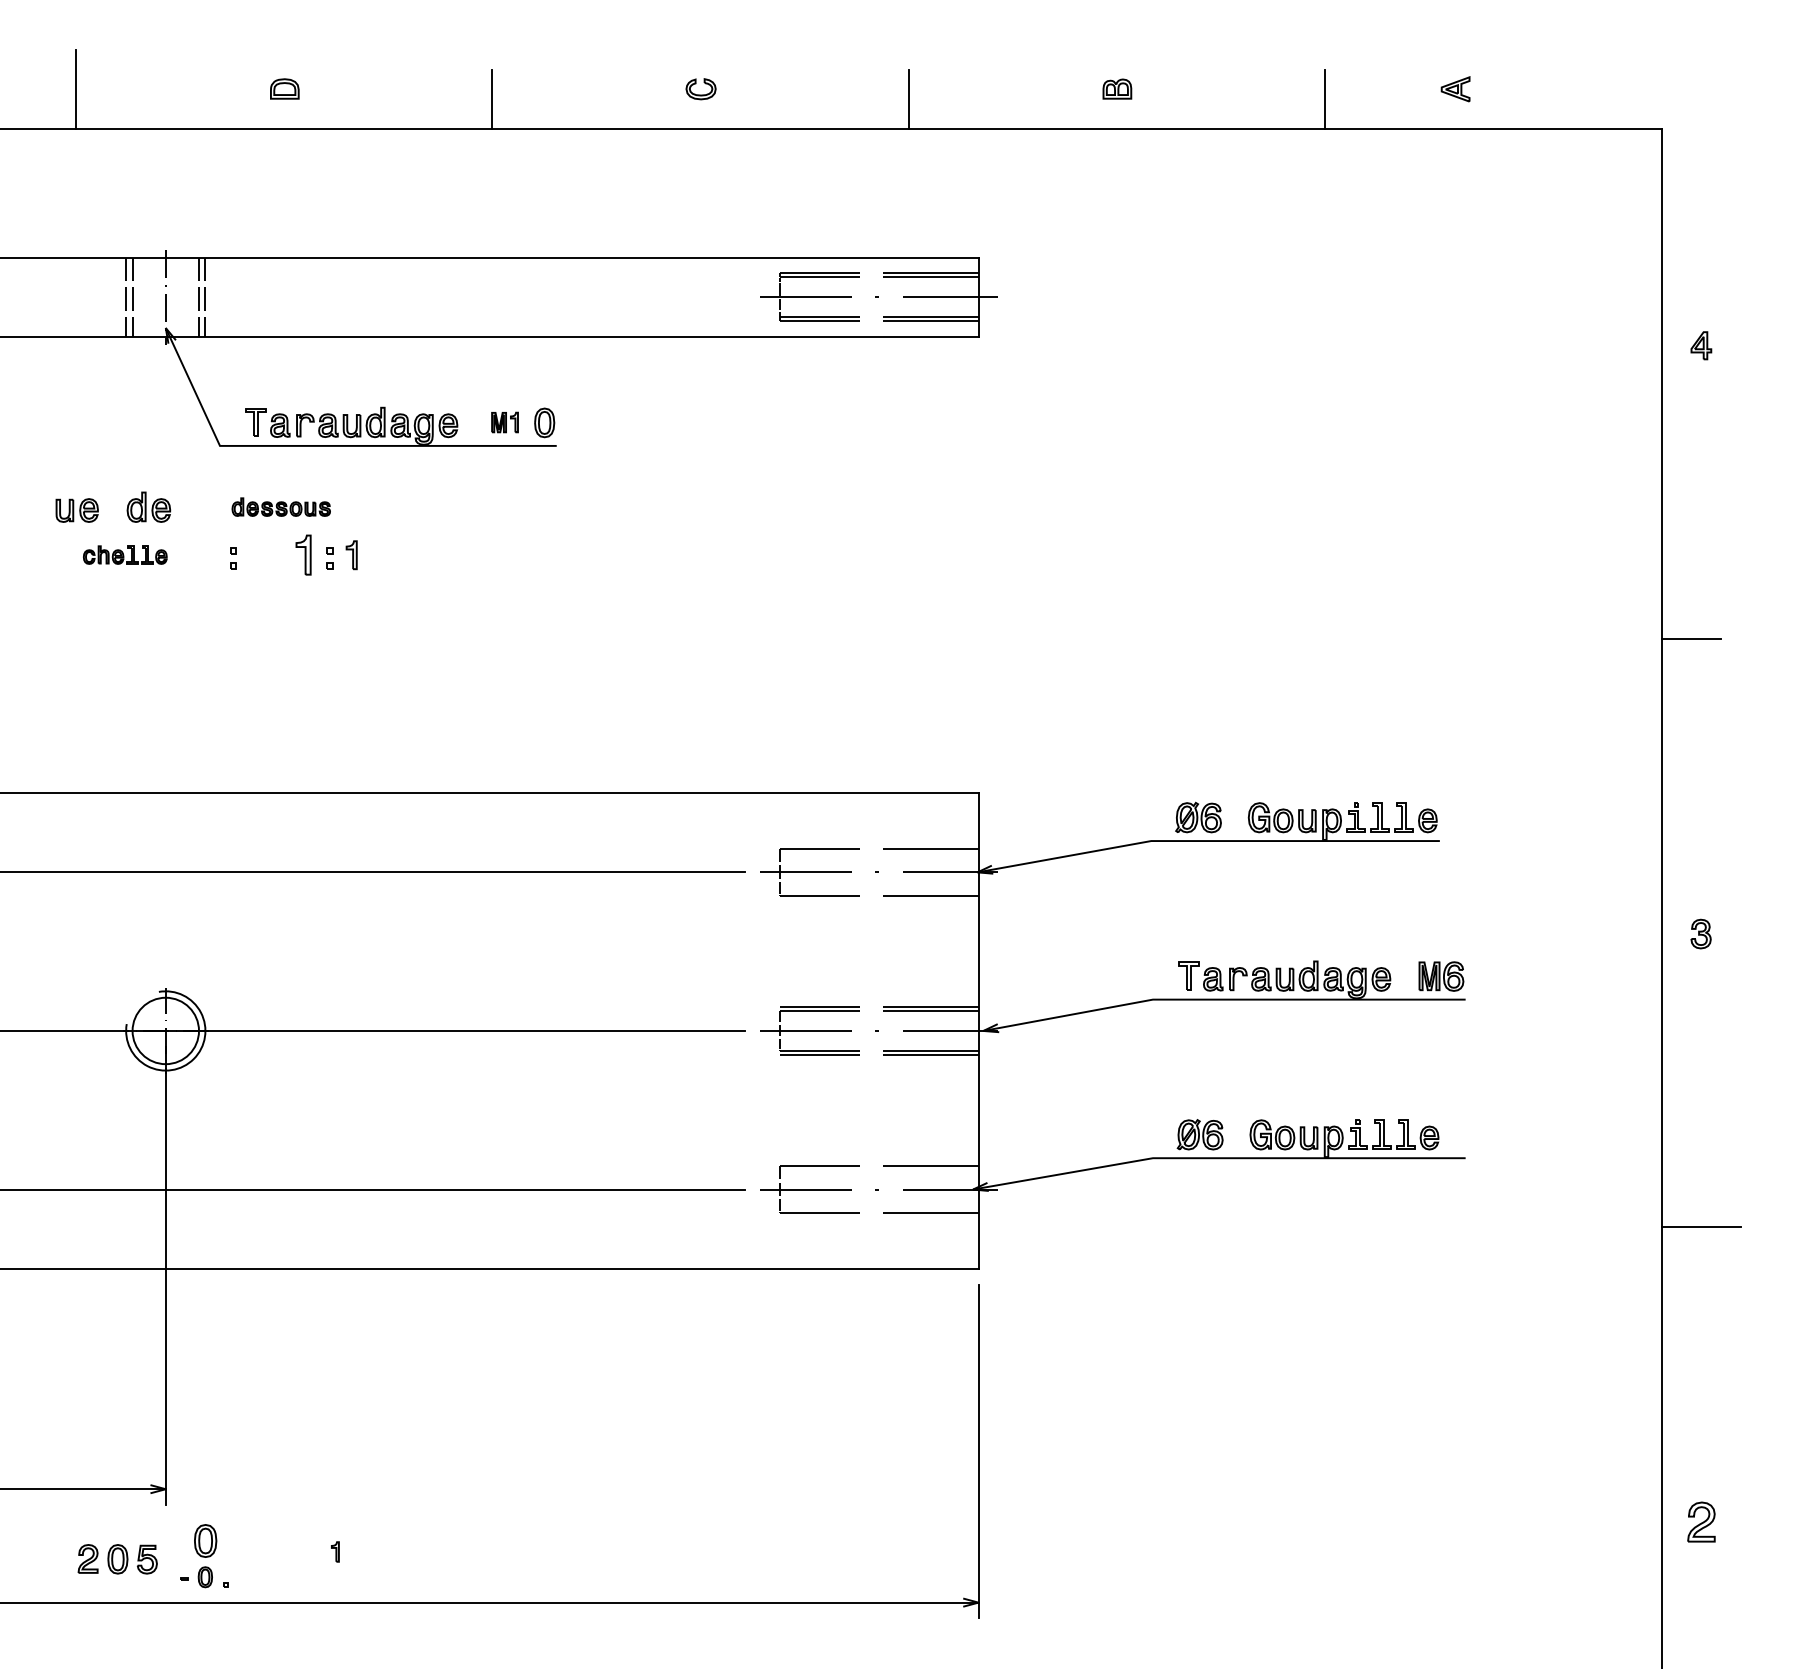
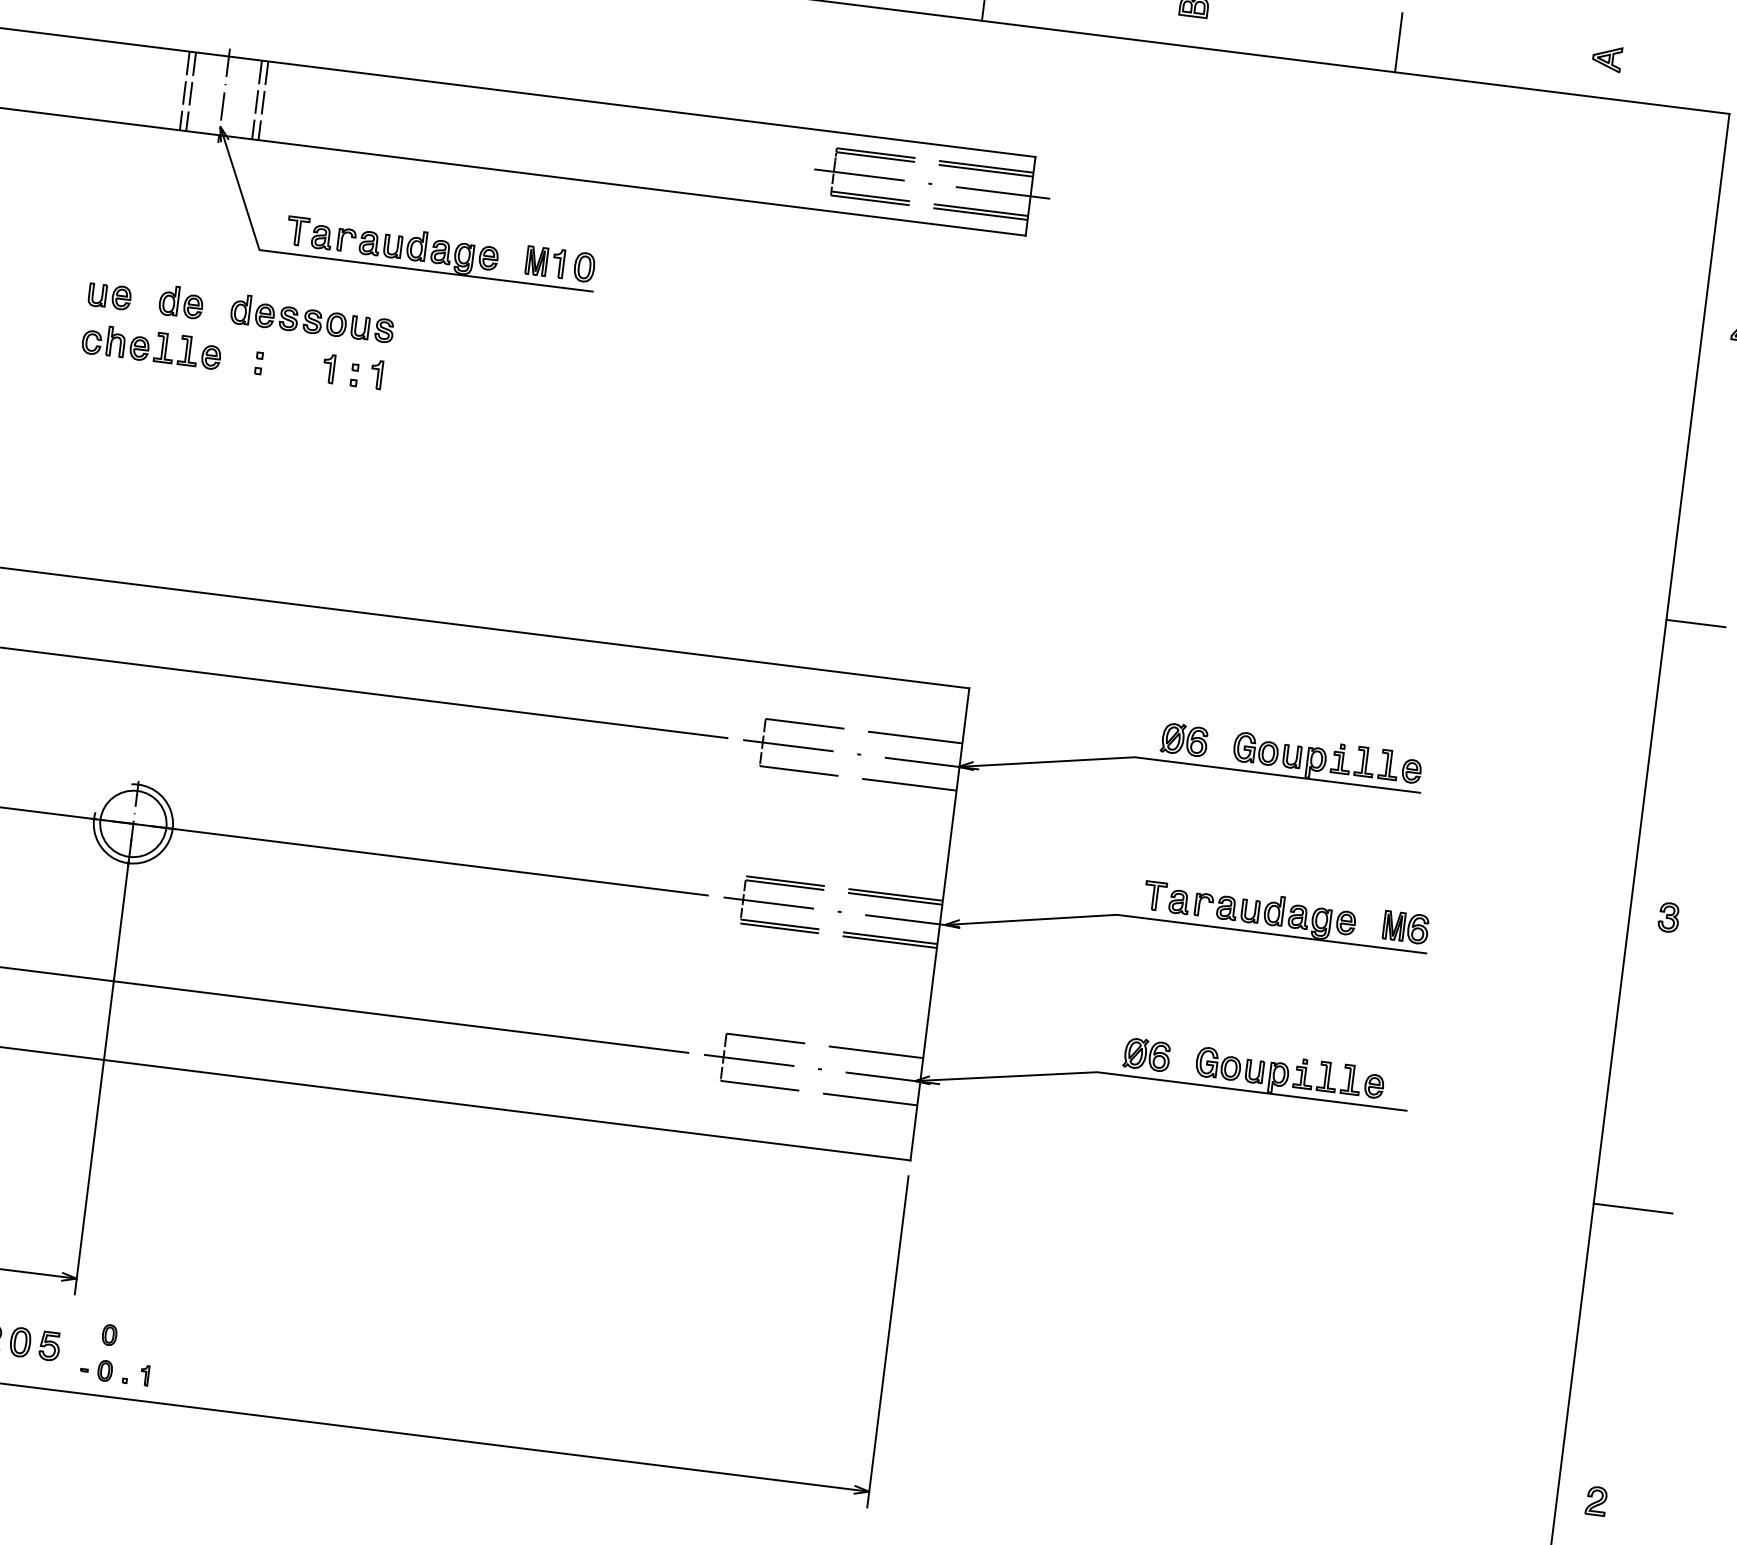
part: (1455, 89) -> (1606, 58), moved
part: (504, 422) -> (544, 261), size x1.43
part: (281, 506) -> (313, 317), size x1.67
part: (125, 554) -> (152, 346), size x1.67
part: (303, 555) -> (328, 369), size x0.71
part: (1700, 1521) -> (1595, 1500), size x0.71
part: (204, 1541) -> (108, 1335), size x0.62
part: (335, 1551) -> (145, 1375), moved

